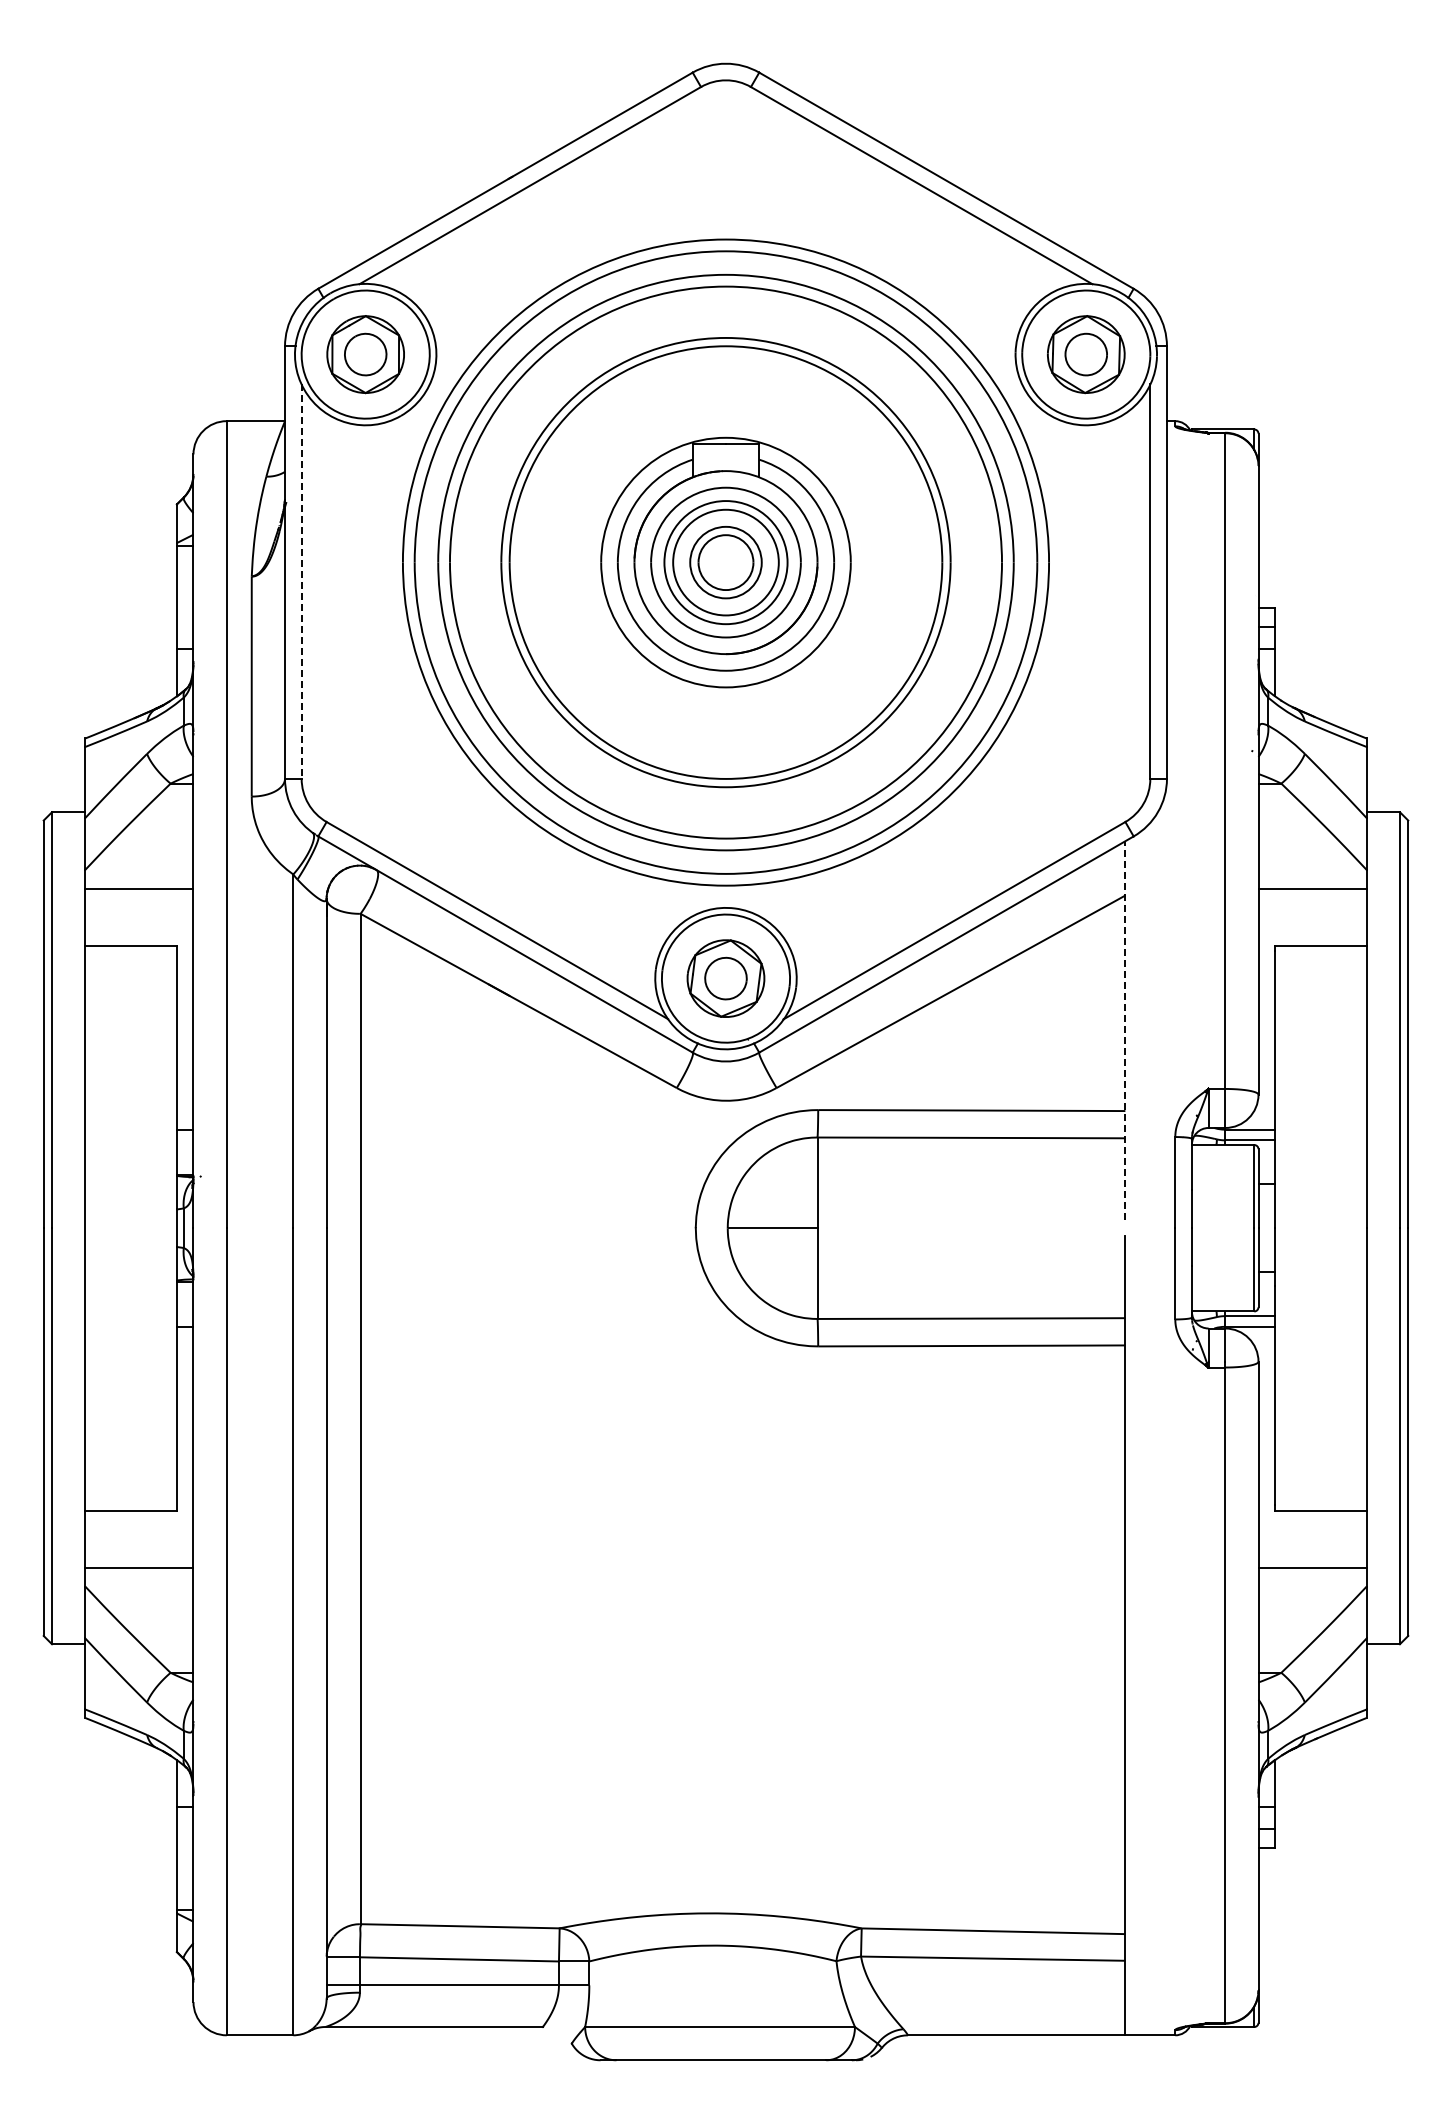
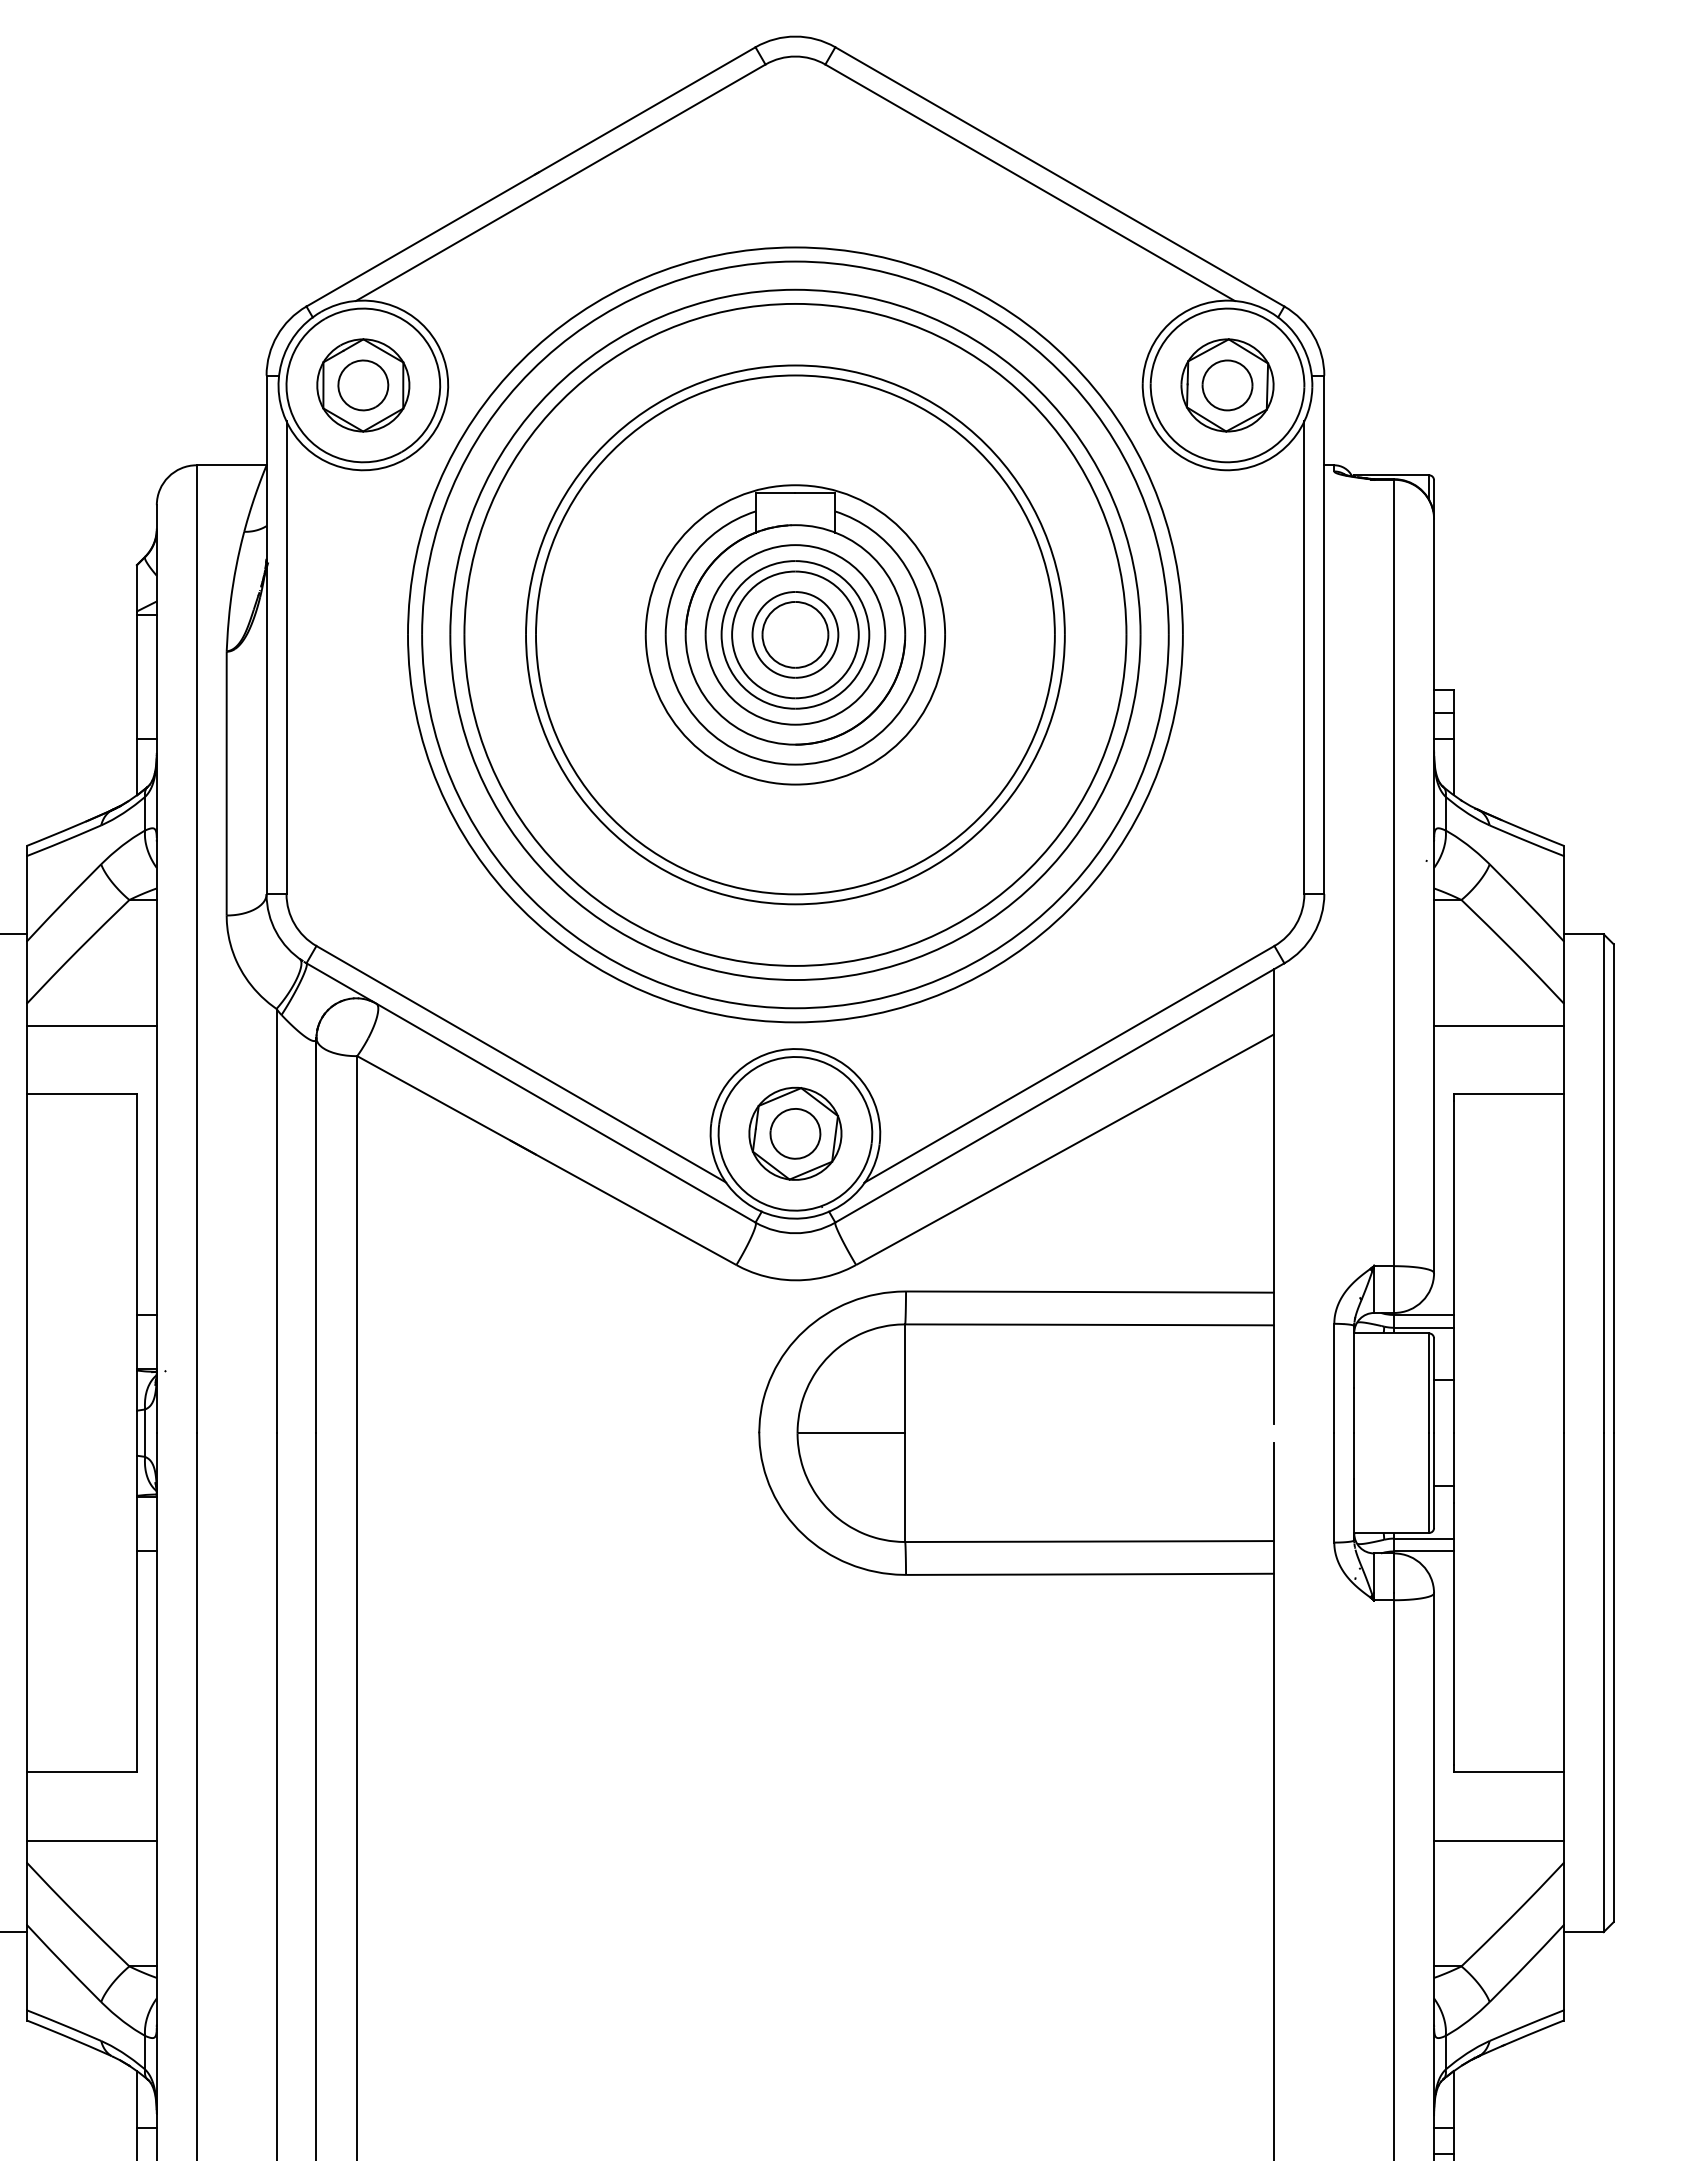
line: (301, 582) -> (286, 658), dashed -> solid
line: (1125, 1030) -> (1274, 1196), dashed -> solid

